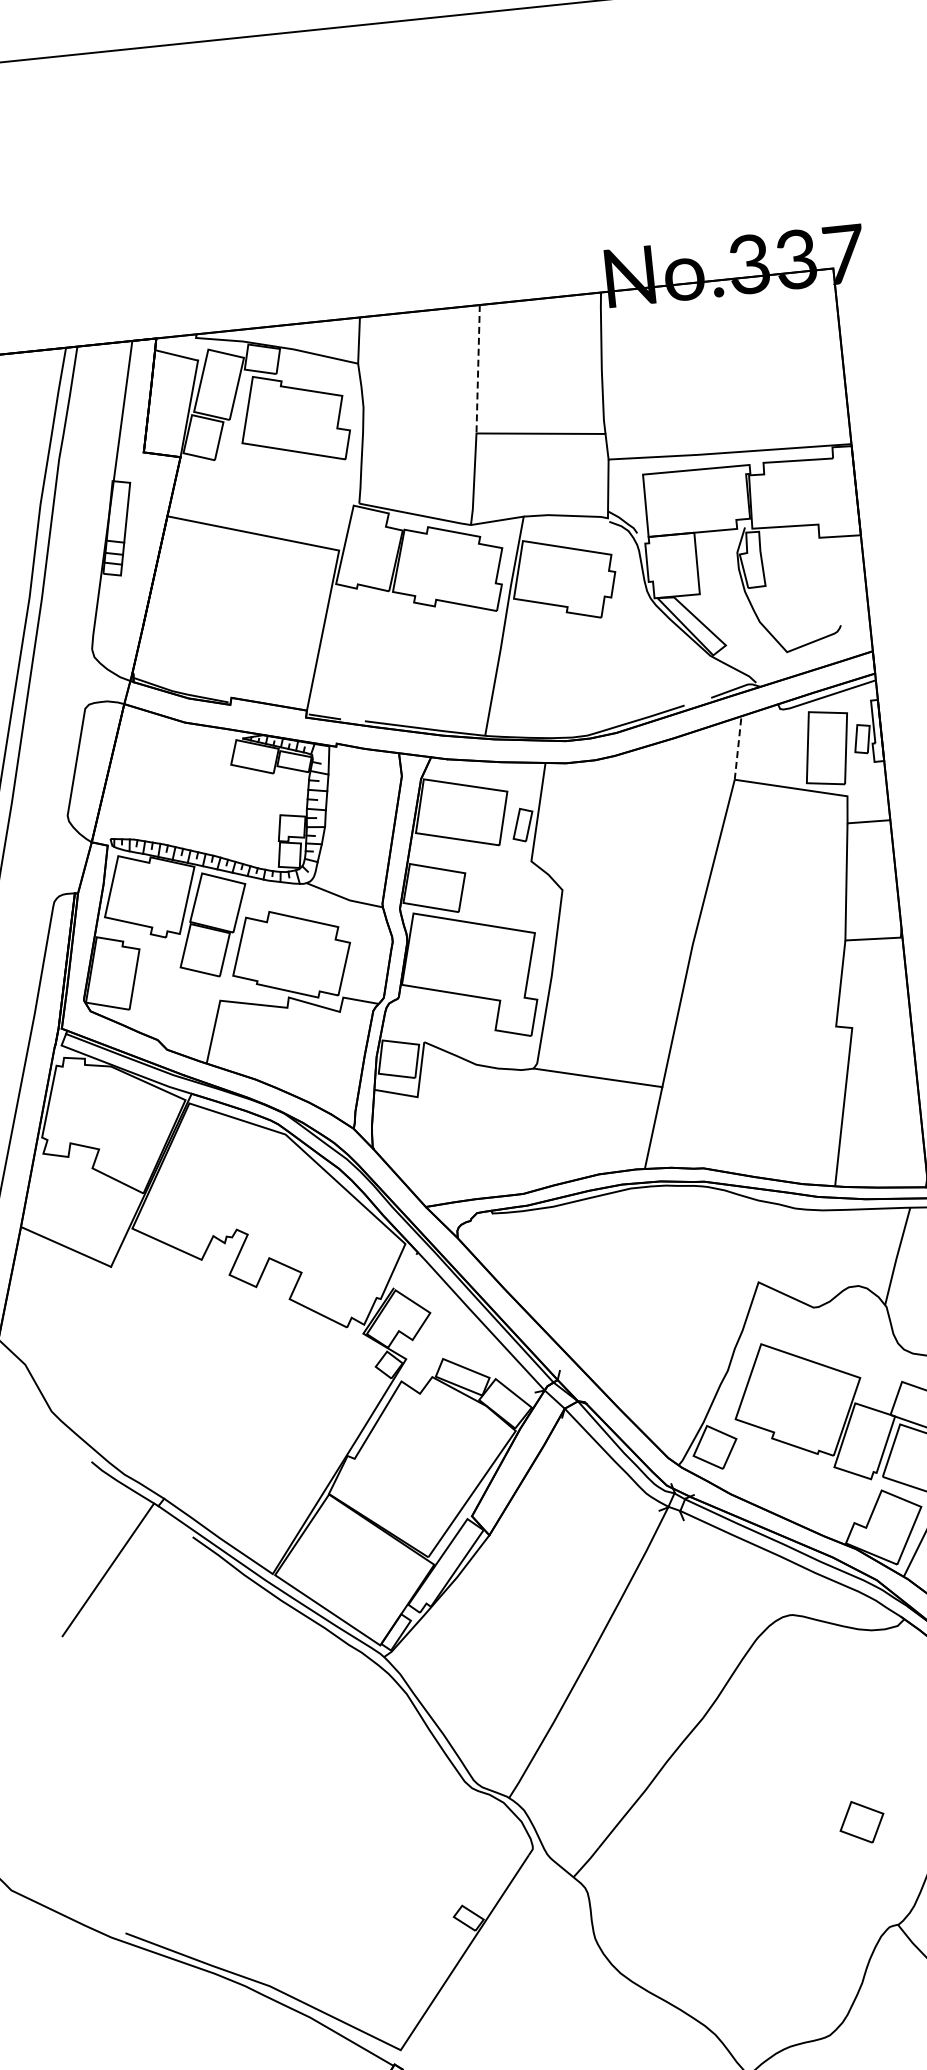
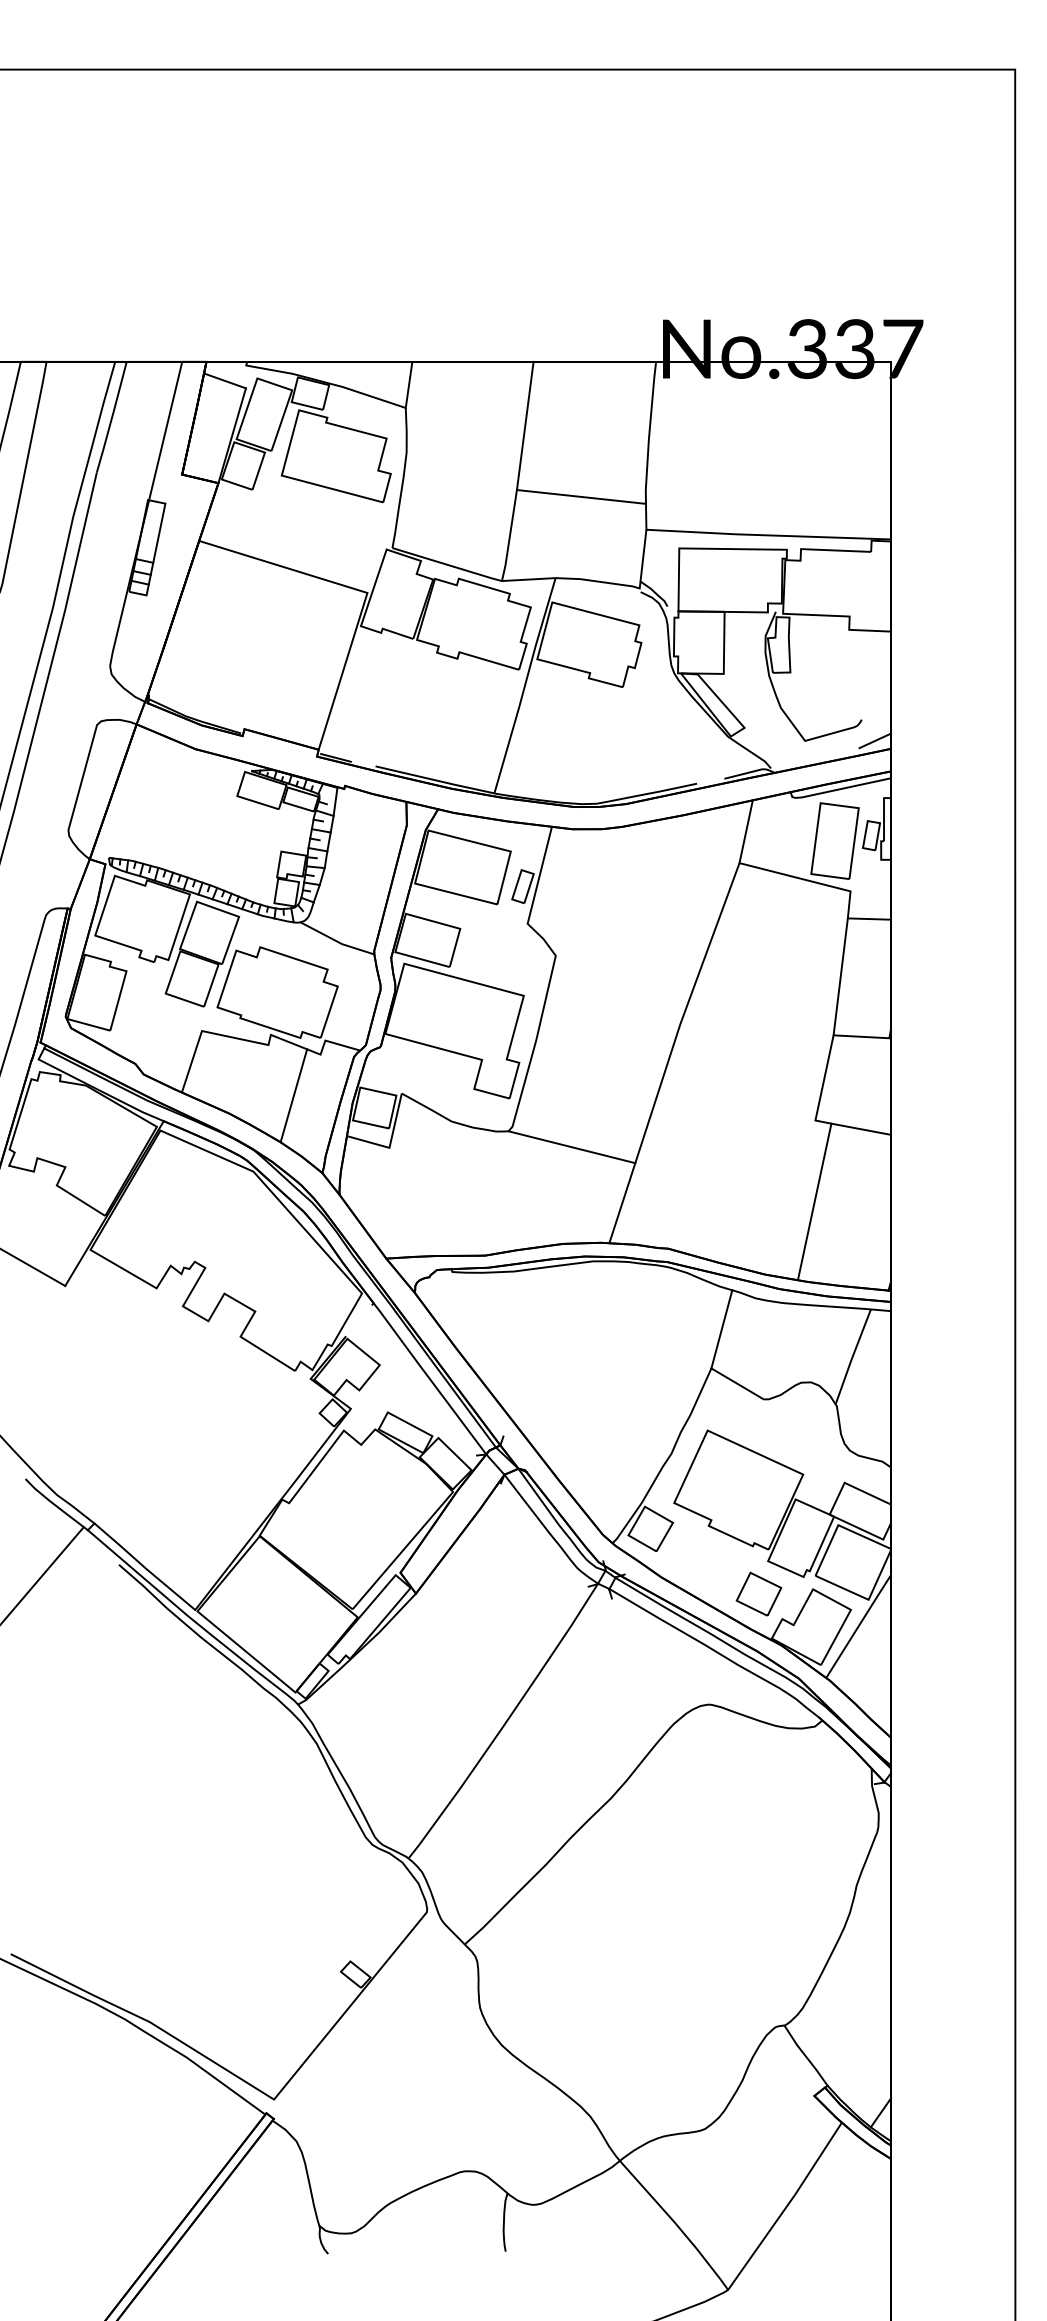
line: (478, 368) -> (525, 425), dashed -> solid
line: (855, 644) -> (874, 740), added
line: (738, 747) -> (746, 831), dashed -> solid
line: (881, 1029) -> (860, 1128), added
line: (317, 1055) -> (293, 1095), added
line: (764, 1242) -> (721, 1329), added
part: (861, 1821) -> (758, 1593), moved

